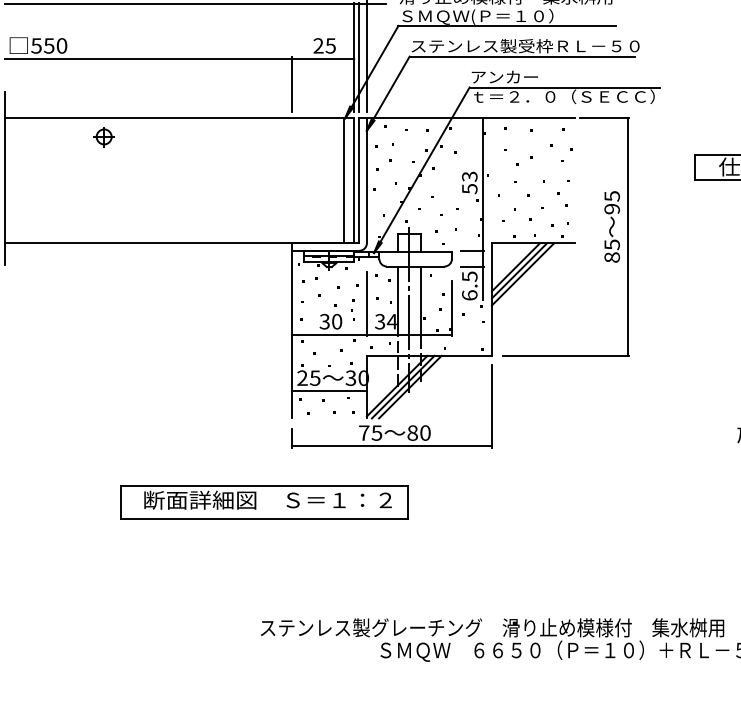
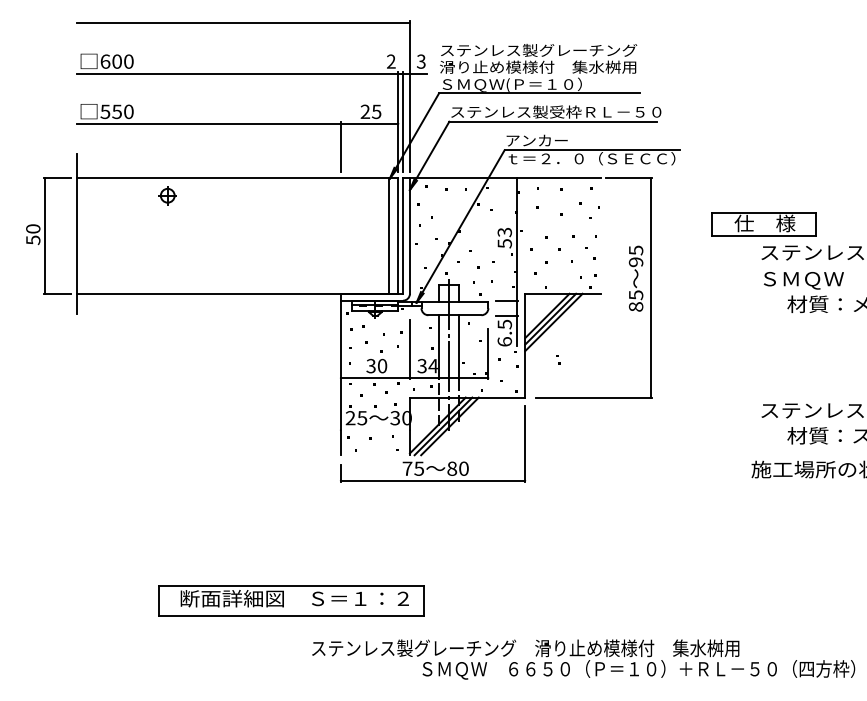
part: (353, 314) -> (558, 359), moved
line: (328, 391) -> (374, 430), removed
part: (264, 502) -> (291, 600), moved

